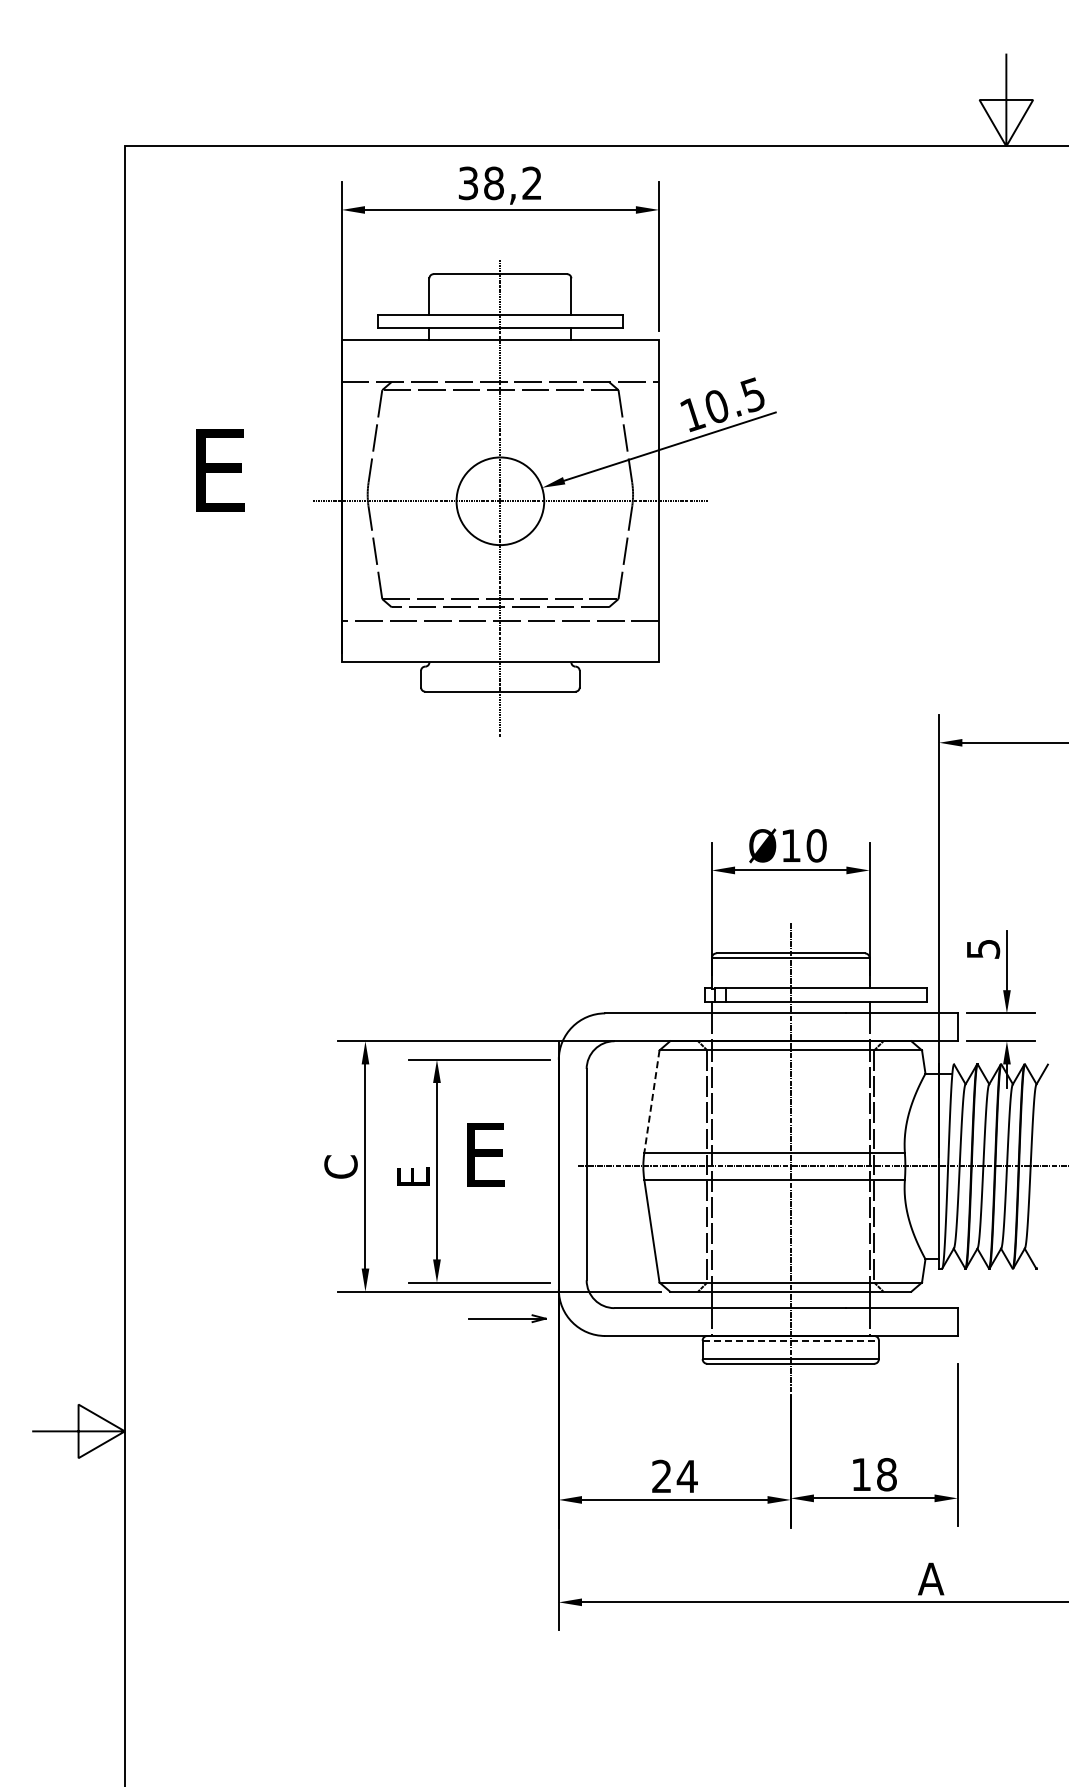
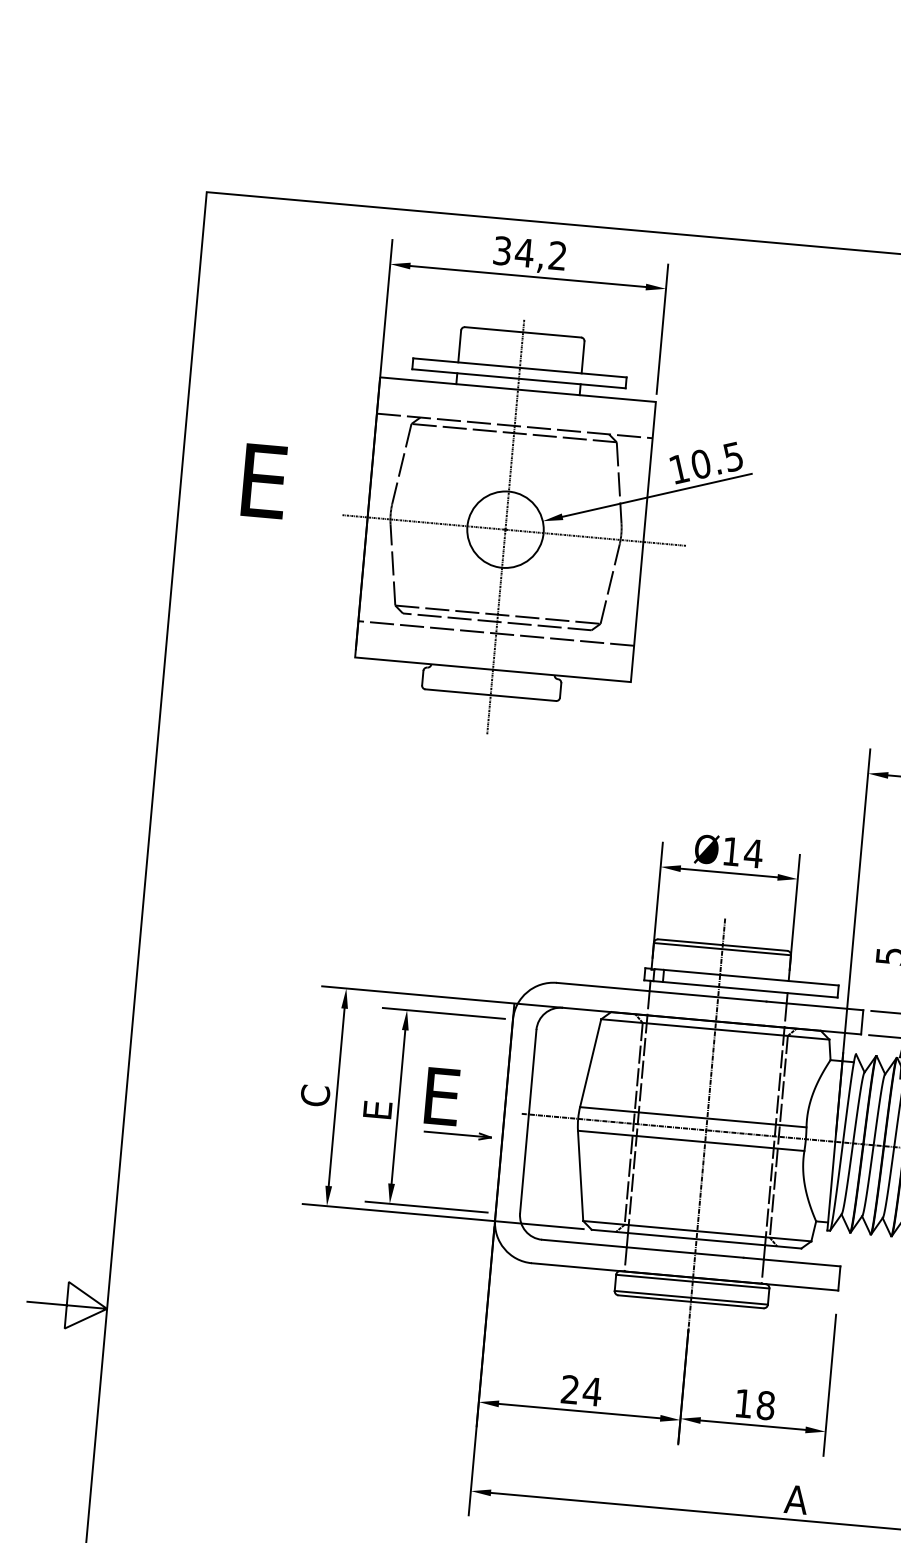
text: (493, 183) -> (524, 253), 38,2 -> 34,2
text: (816, 845) -> (753, 853), Ø10 -> Ø14
line: (651, 1101) -> (590, 1063), dashed -> solid
part: (507, 1318) -> (457, 1134), moved
line: (791, 1340) -> (693, 1281), dashed -> solid

